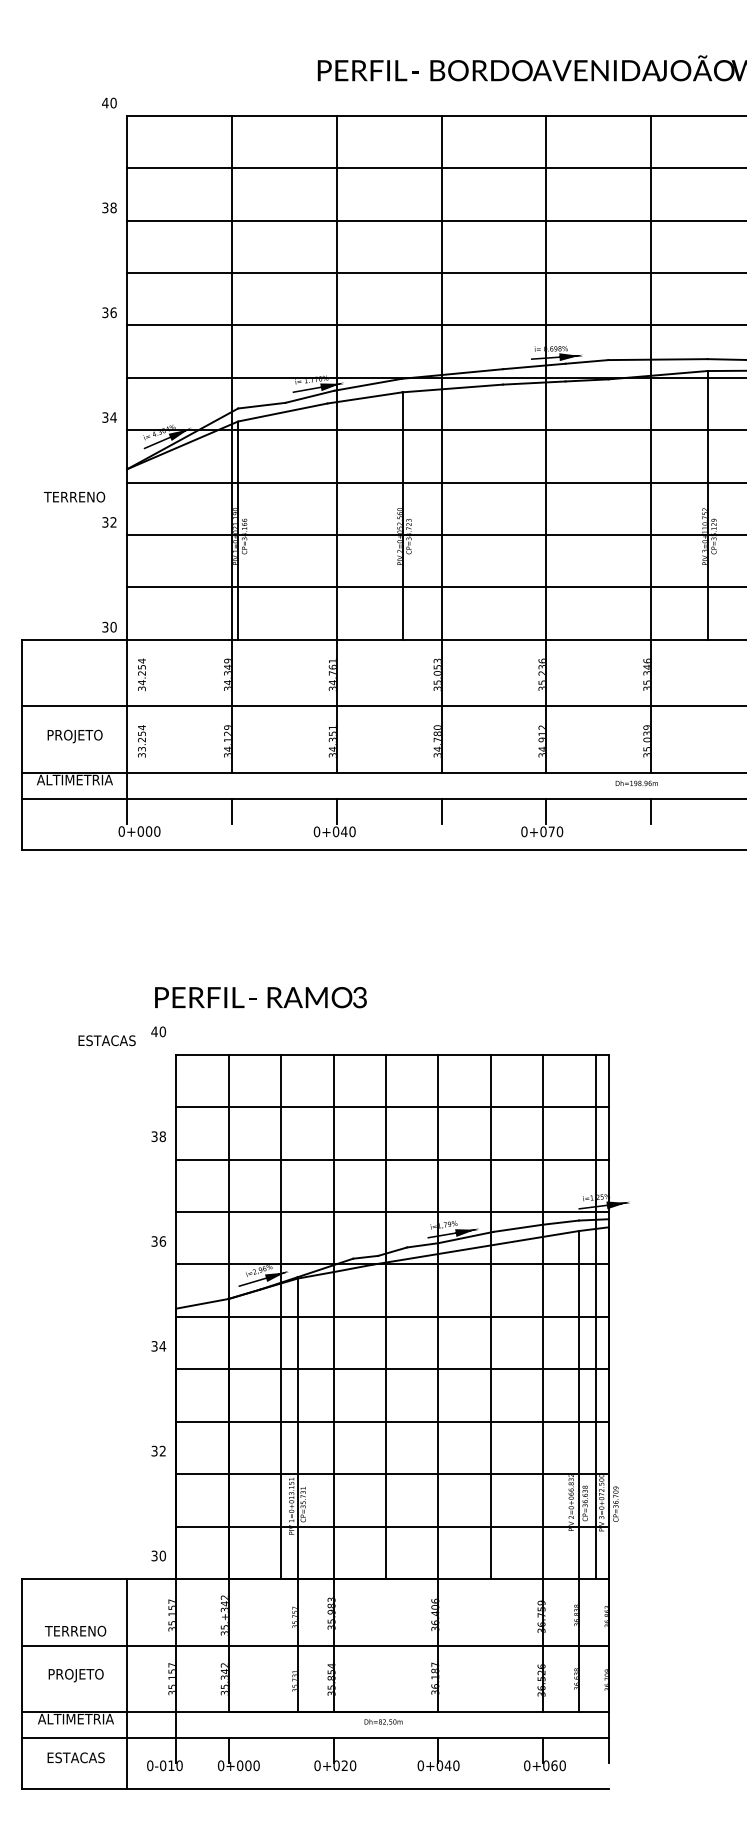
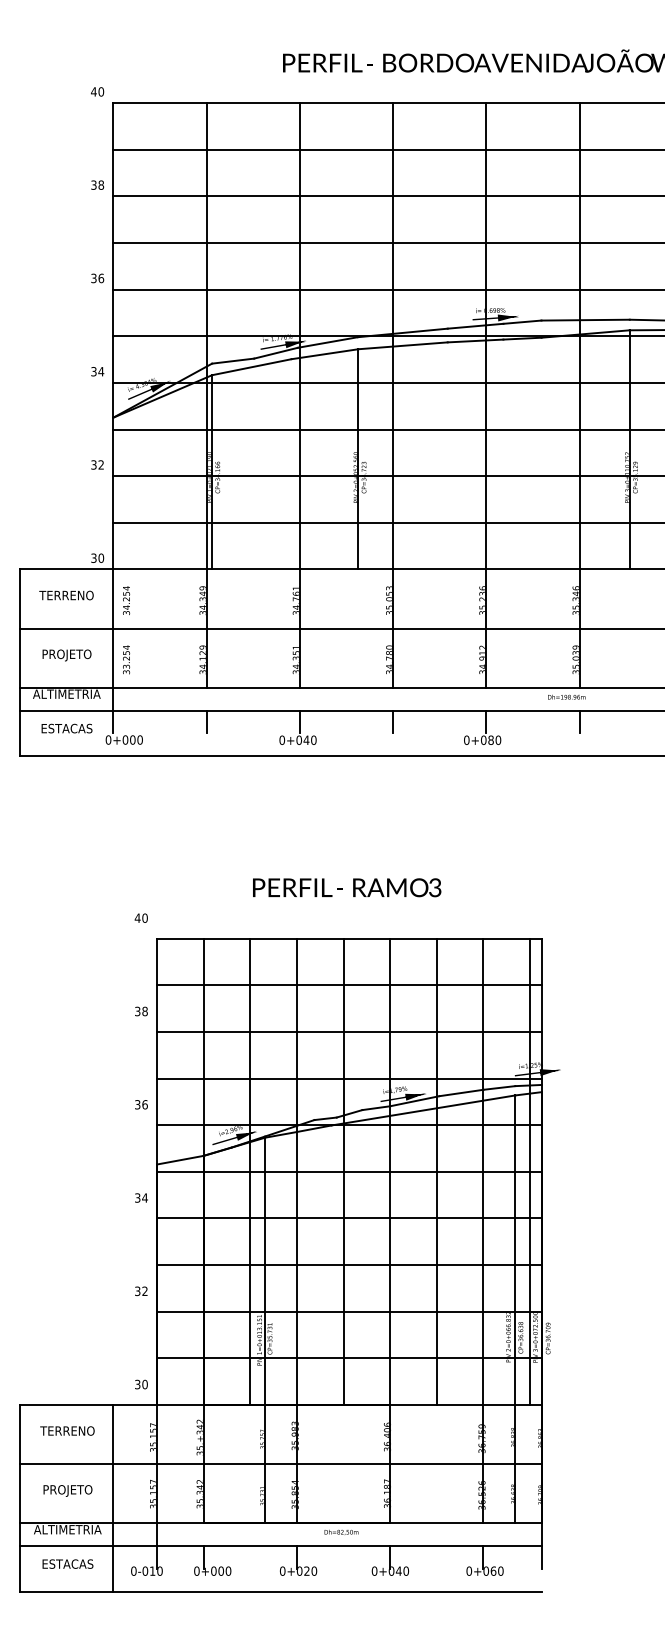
text: (74, 496) -> (66, 594), moved
text: (551, 831) -> (490, 739), 0+070 -> 0+080
text: (260, 997) -> (346, 887), moved
text: (106, 1040) -> (66, 728), moved
text: (75, 1630) -> (67, 1430), moved

